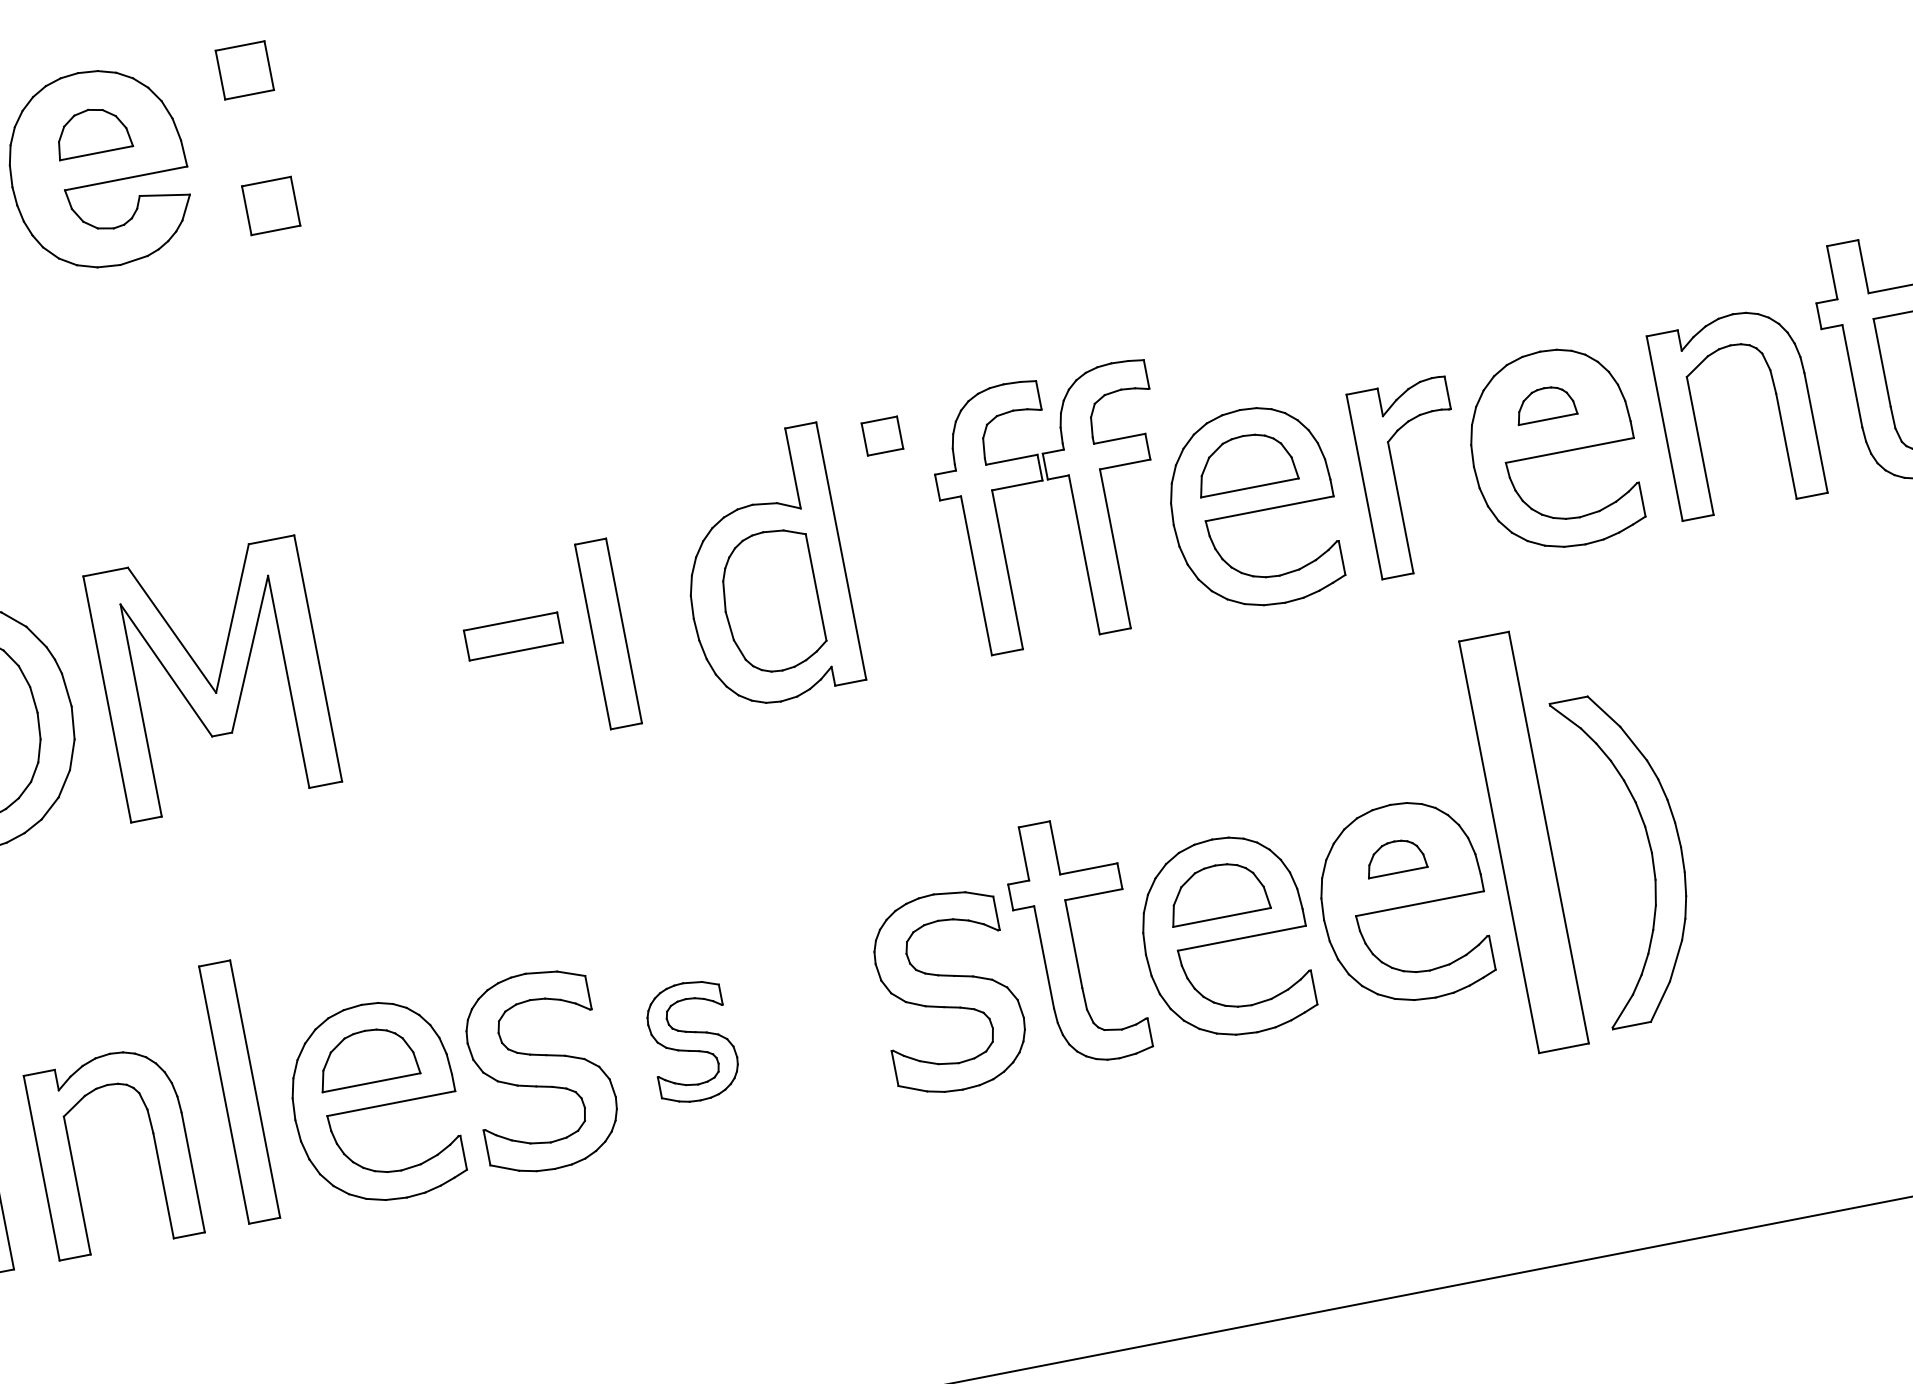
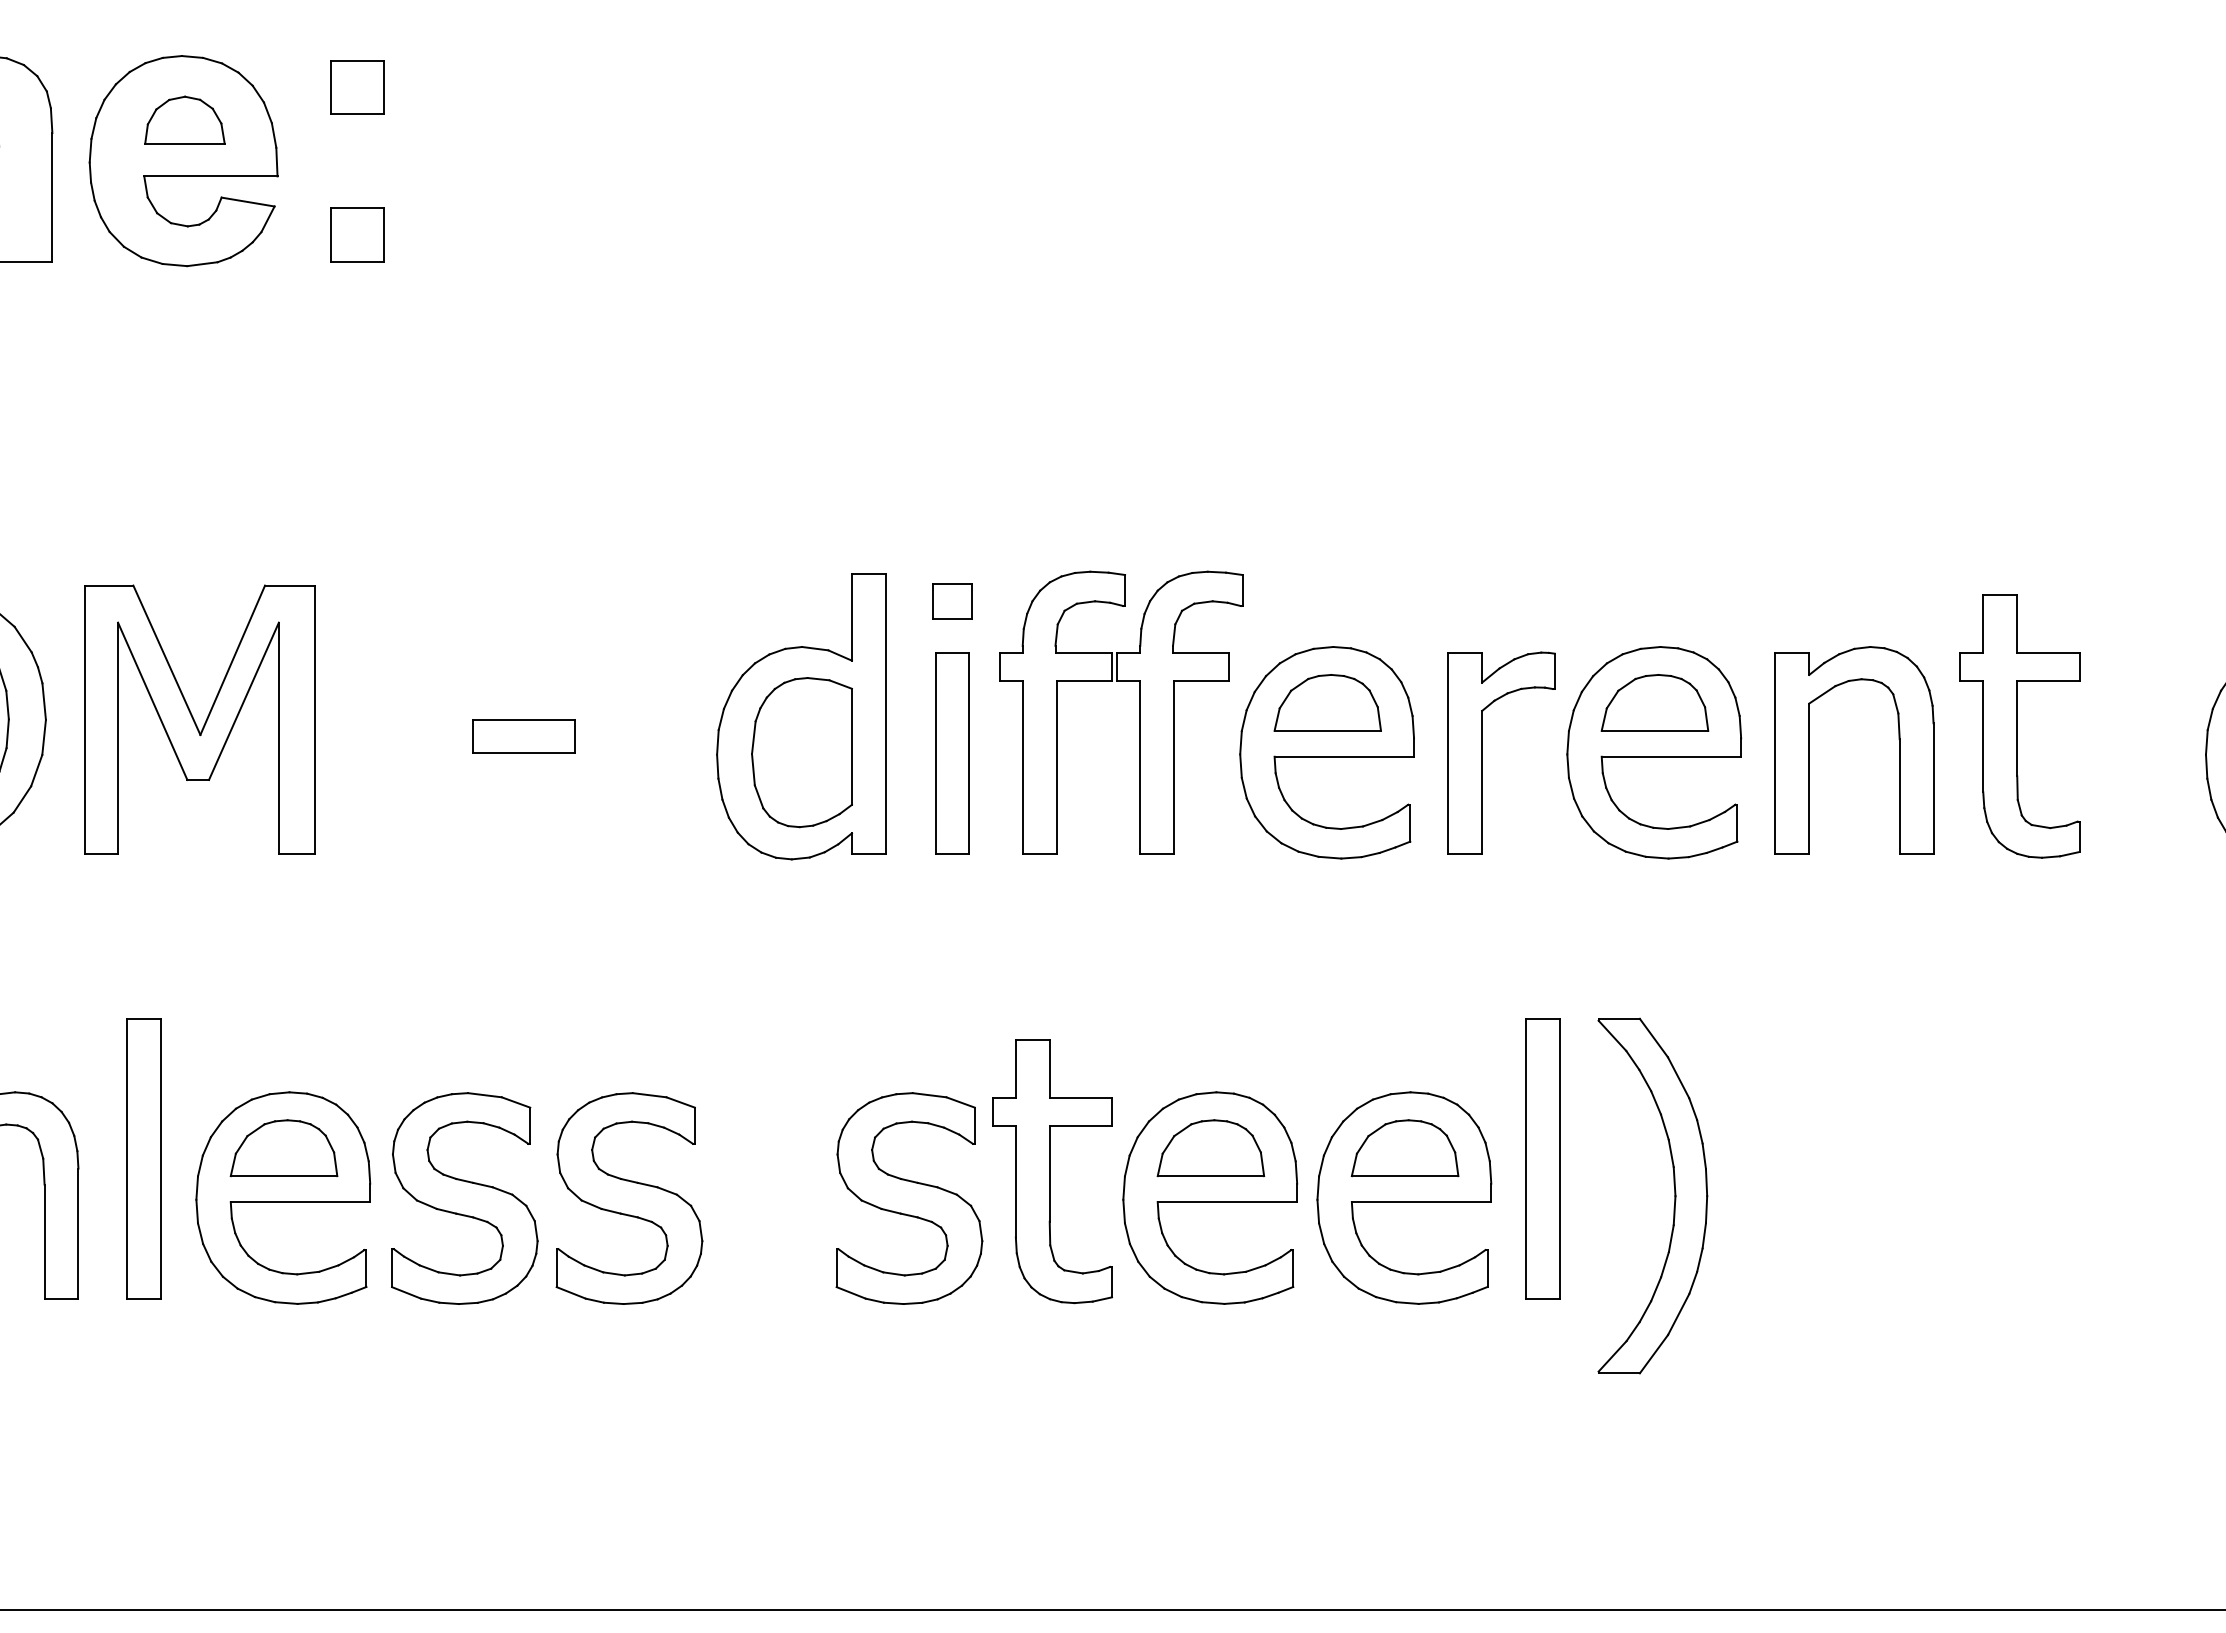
part: (1544, 403) -> (1654, 702), size x1.67
part: (608, 634) -> (952, 753), moved
part: (1523, 842) -> (1542, 1158), size x0.62
part: (1394, 857) -> (1404, 1148), size x1.67
part: (692, 1041) -> (629, 1198), size x1.67

